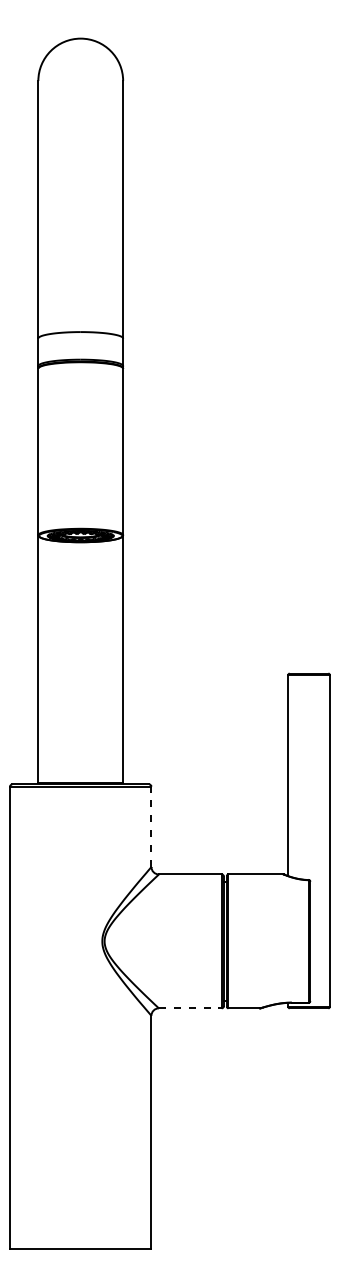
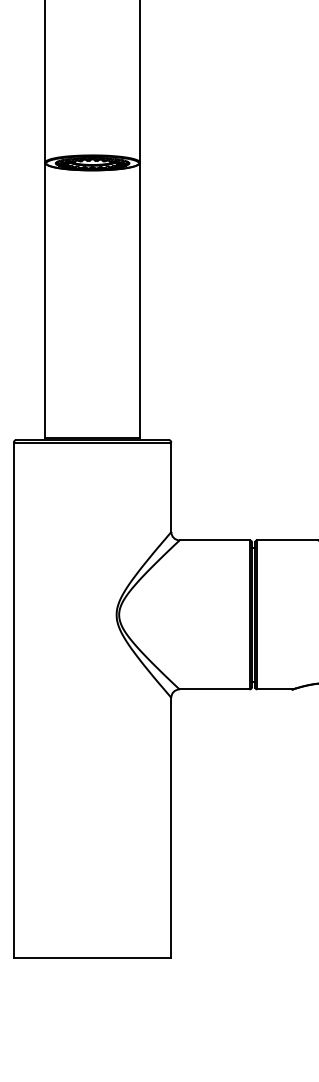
line: (151, 826) -> (171, 486), dashed -> solid
line: (190, 1008) -> (214, 689), dashed -> solid

